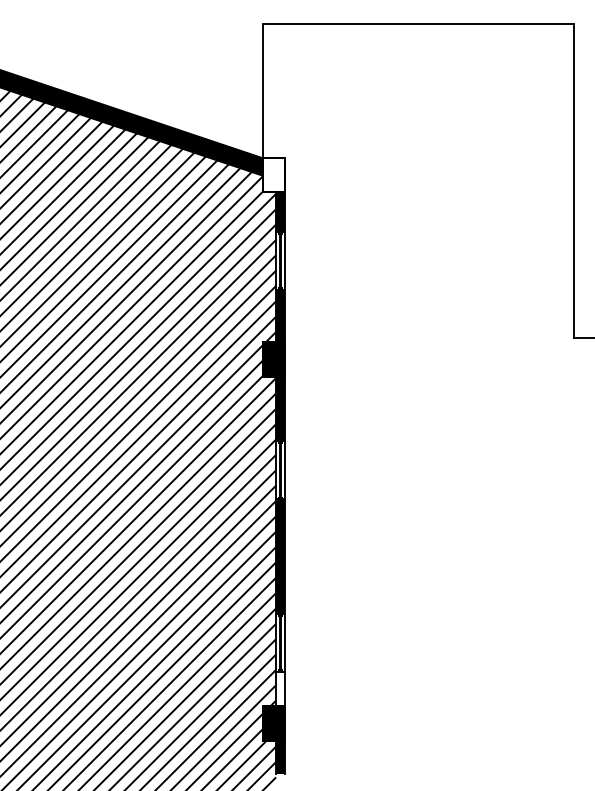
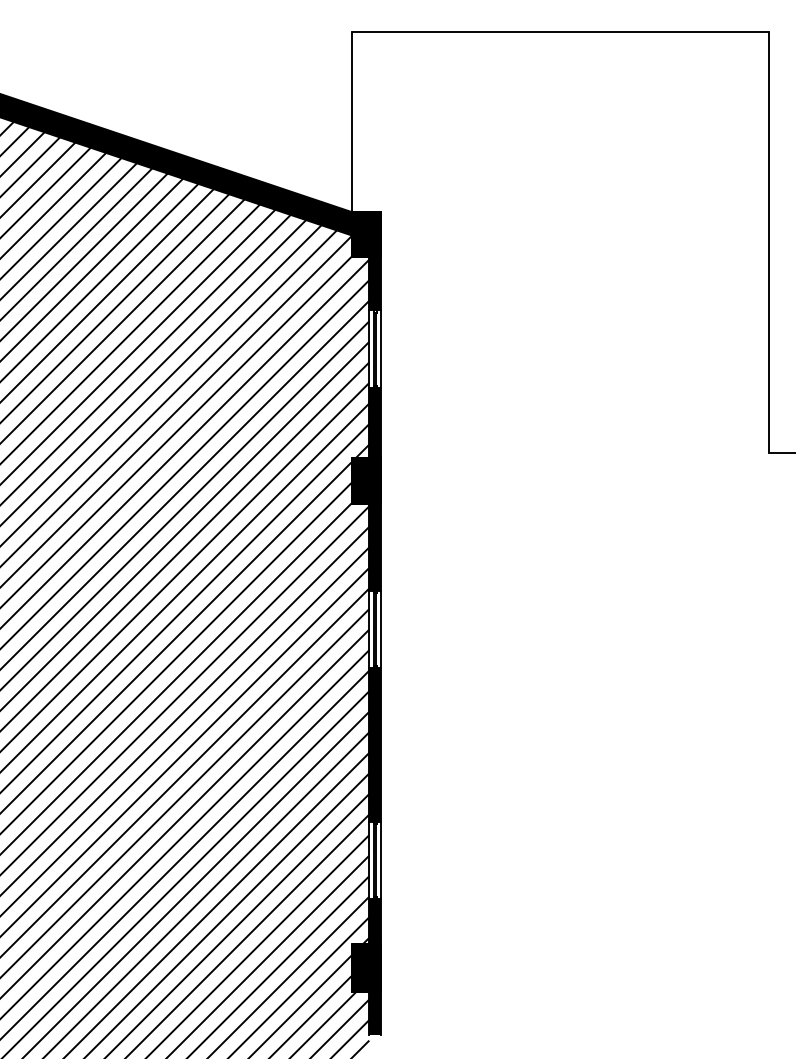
fill: (273, 174) -> (365, 233), added
fill: (280, 688) -> (375, 921), added

